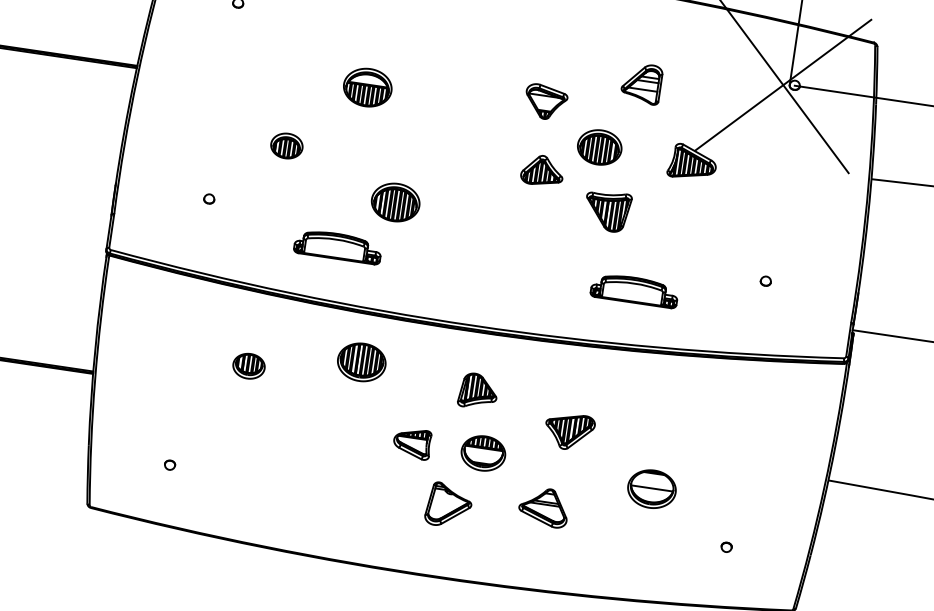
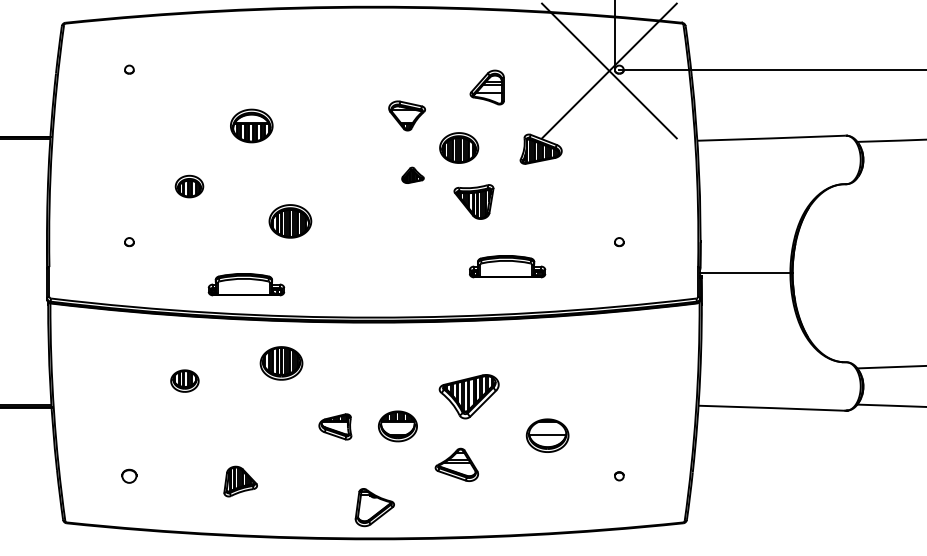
part: (542, 170) -> (412, 175), size x0.6
part: (338, 246) -> (246, 284), moved
part: (478, 391) -> (240, 481), moved
part: (569, 431) -> (469, 396), size x1.4
part: (170, 465) -> (129, 476), size x1.6
part: (448, 505) -> (374, 507), moved

